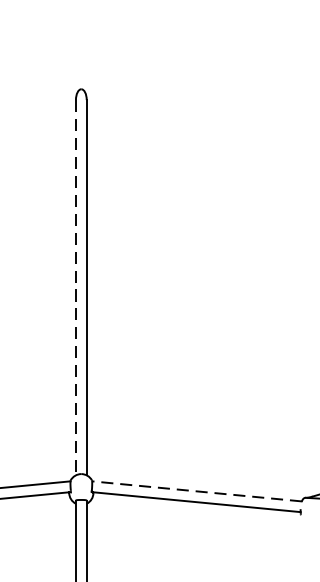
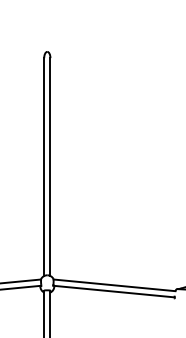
line: (76, 288) -> (44, 167), dashed -> solid
line: (197, 491) -> (114, 285), dashed -> solid

